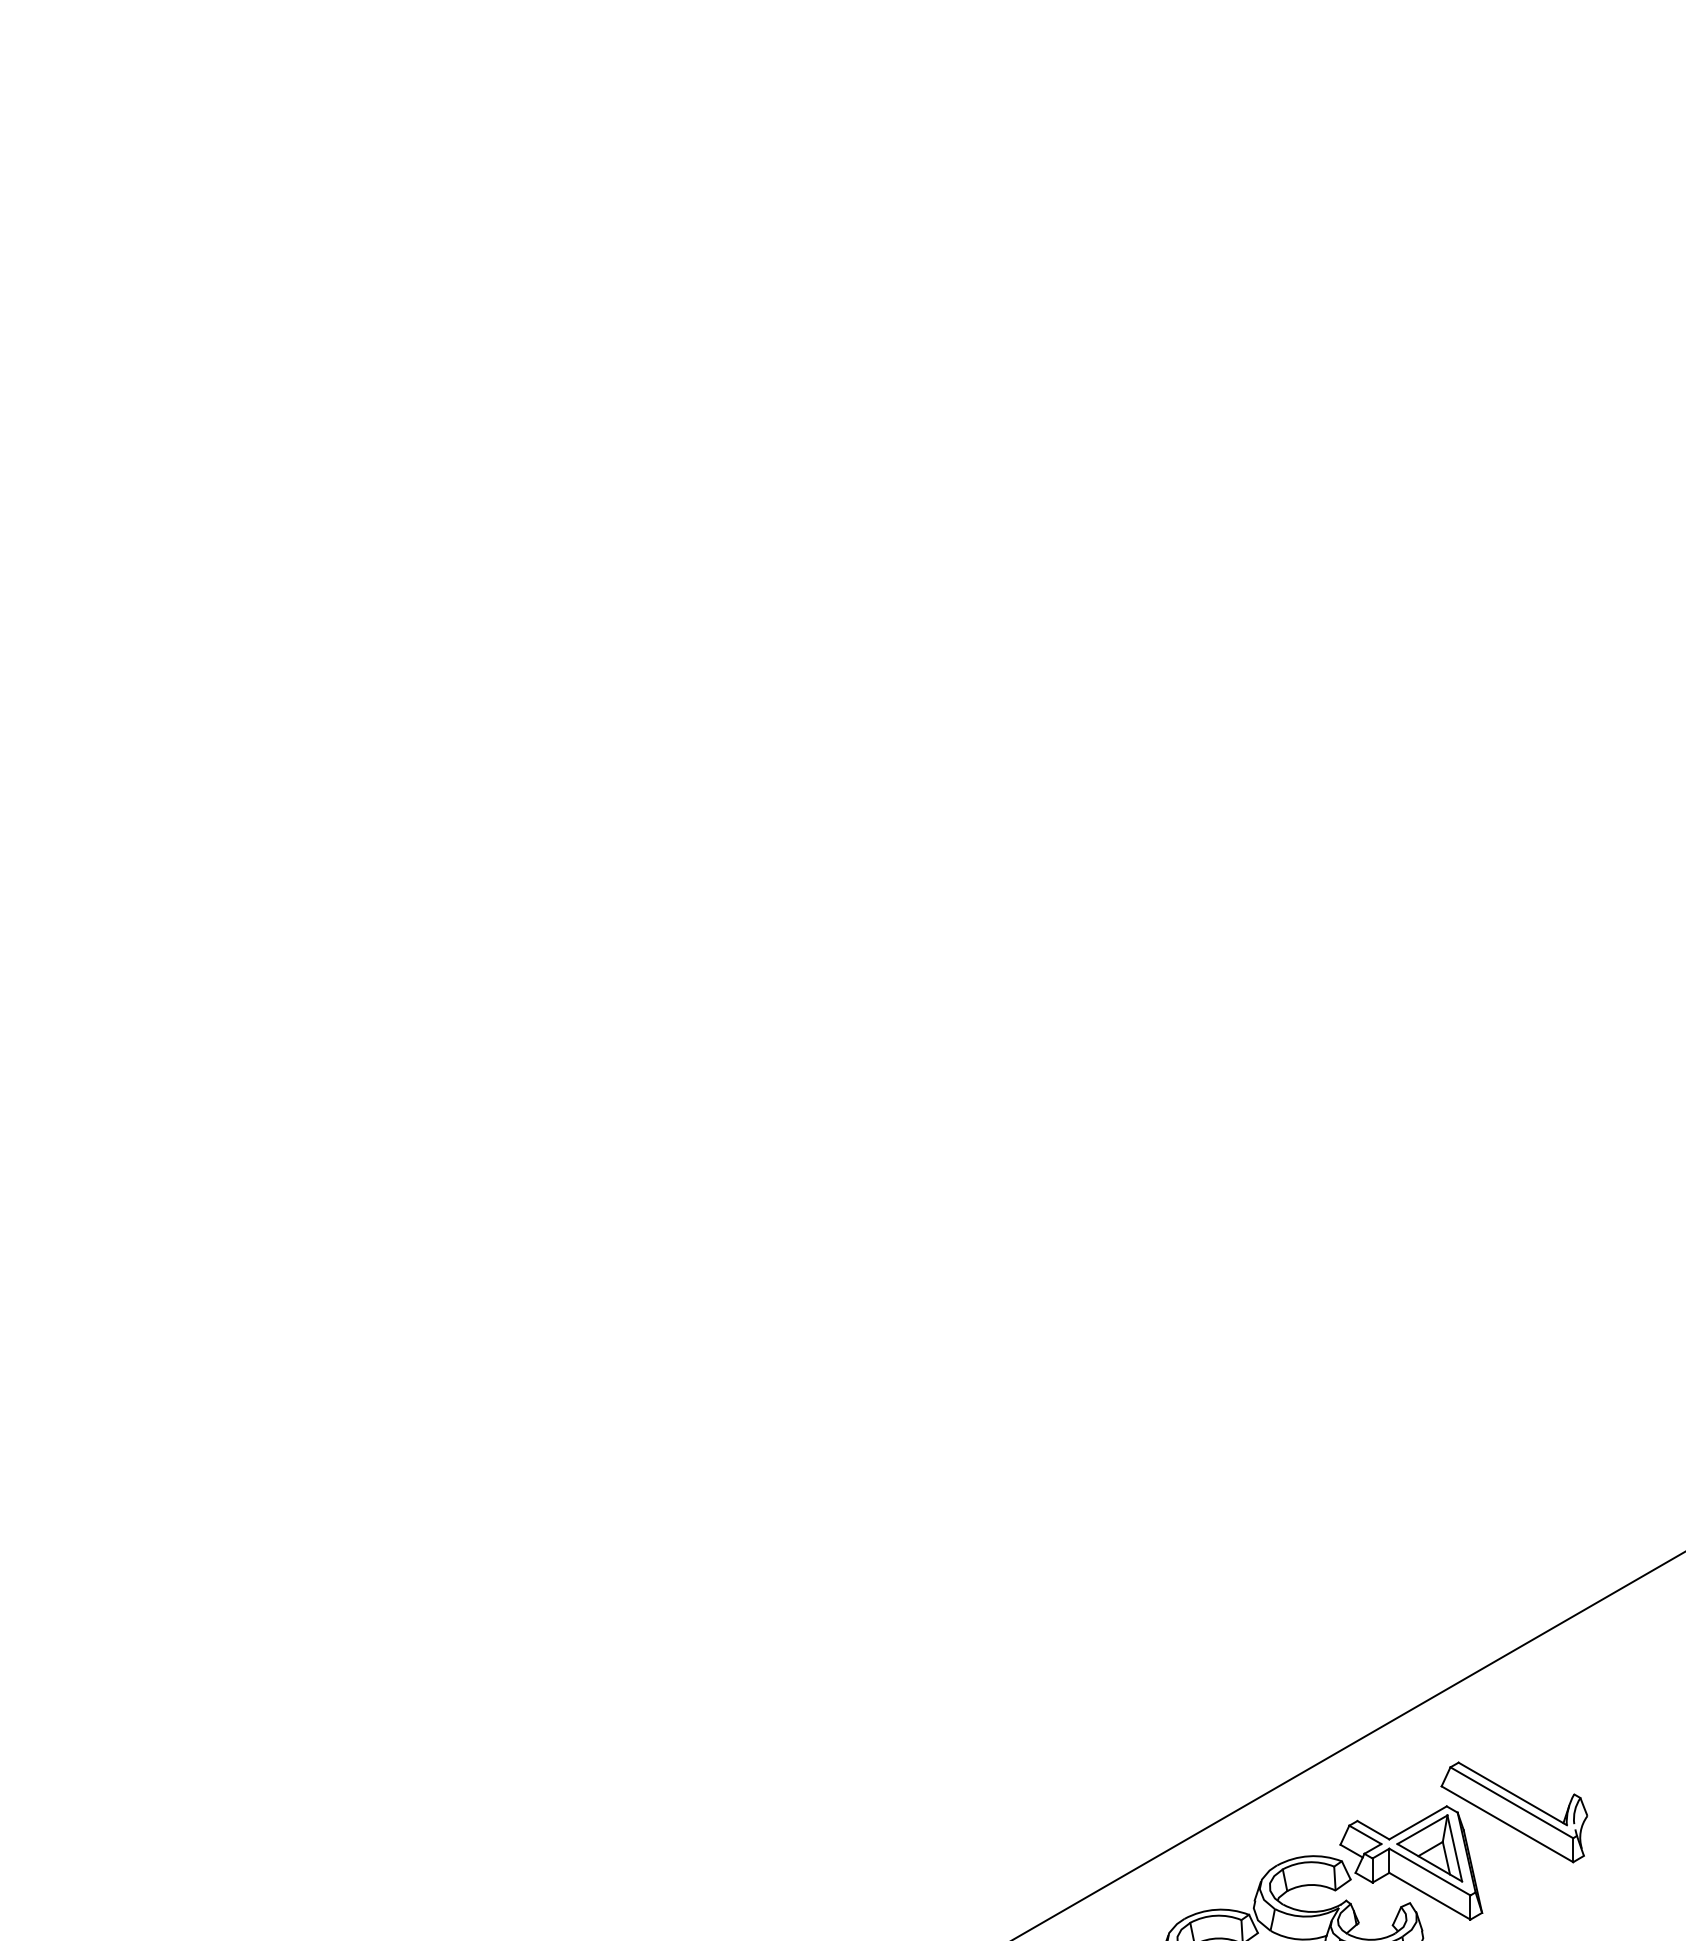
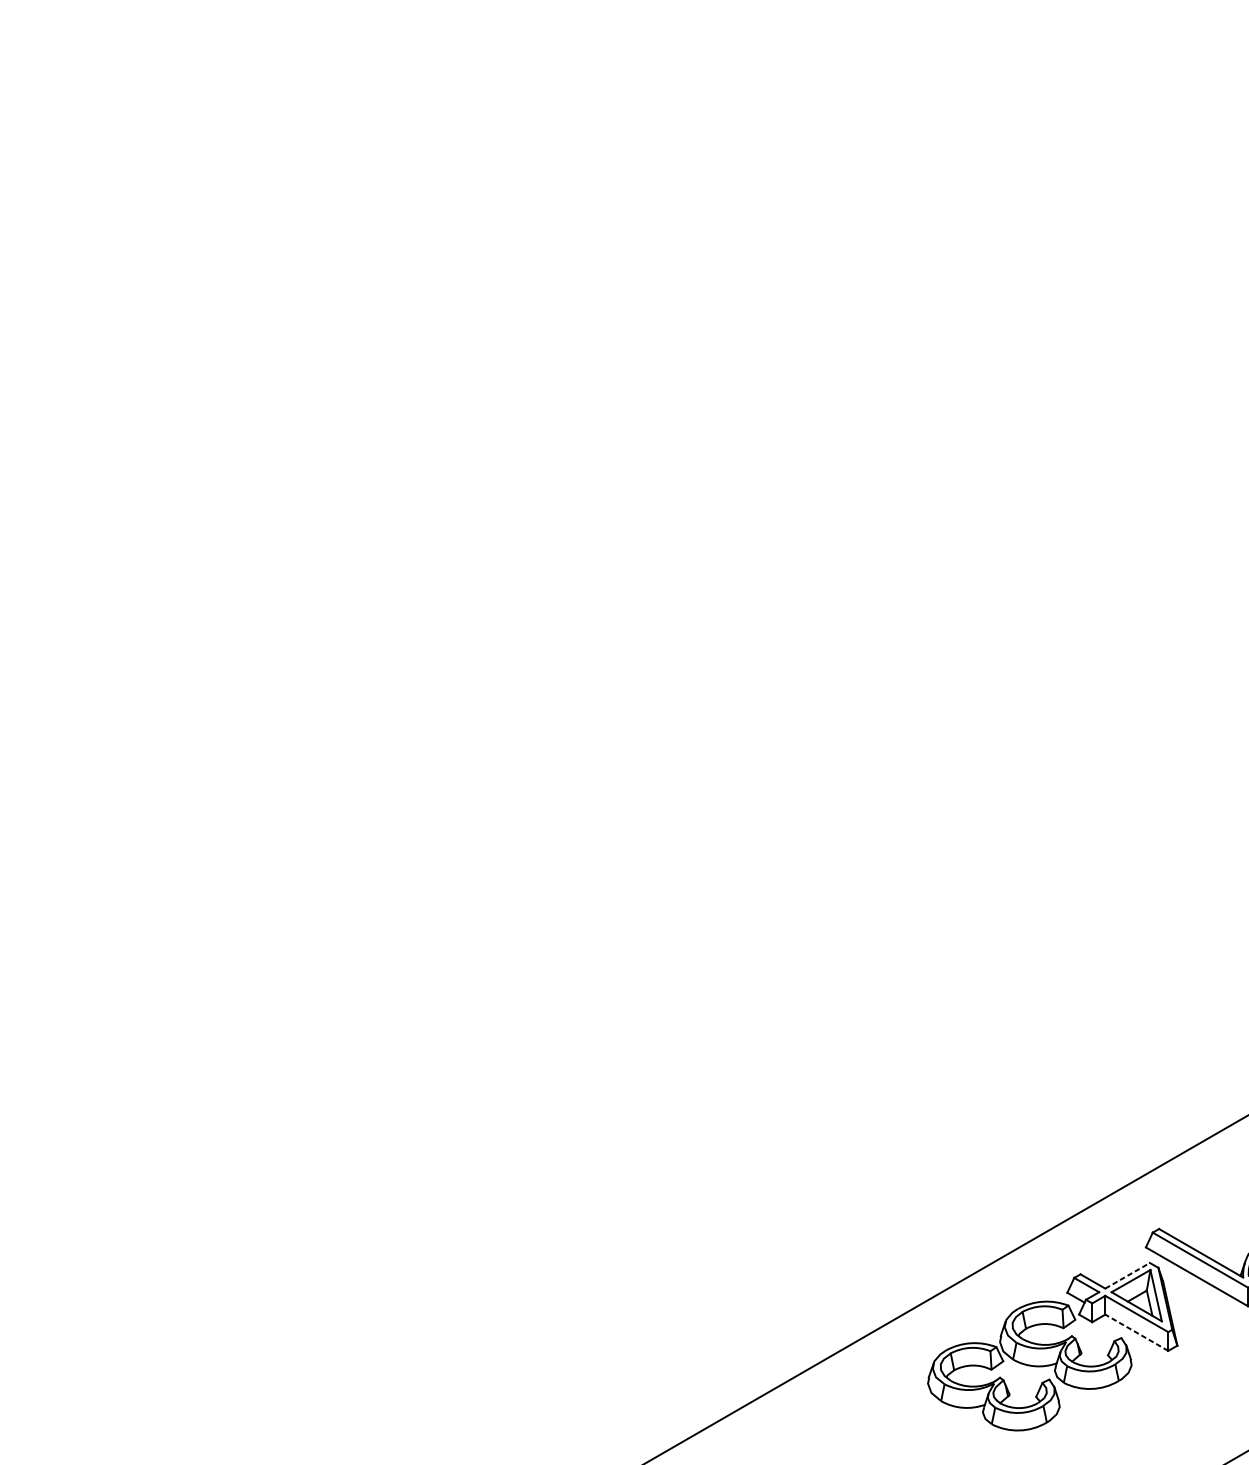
line: (1418, 1822) -> (1127, 1275), solid -> dashed
line: (1429, 1896) -> (1136, 1332), solid -> dashed

